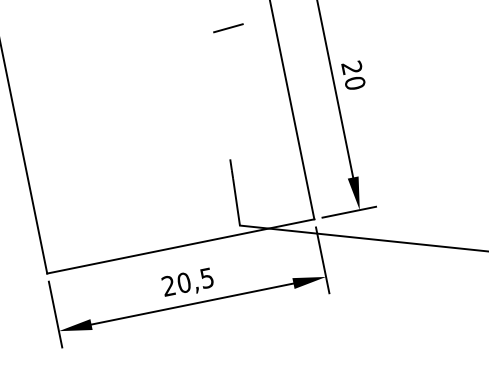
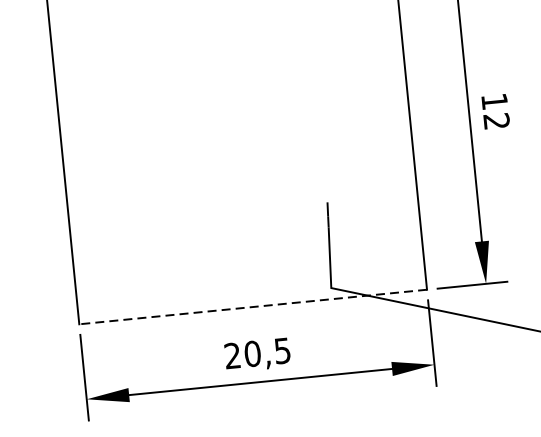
line: (228, 28) -> (342, 35), removed
text: (353, 75) -> (495, 111), 20 -> 12
line: (180, 246) -> (252, 307), solid -> dashed

